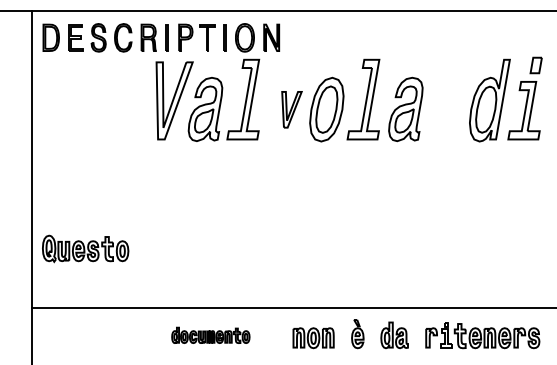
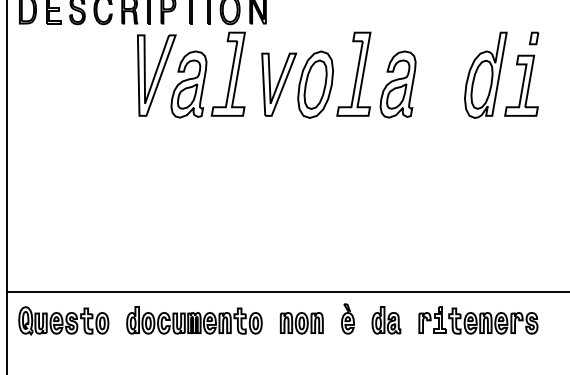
part: (535, 64) -> (533, 37), size x0.71
part: (291, 109) -> (278, 84), size x1.67
part: (85, 248) -> (63, 320), moved
part: (210, 335) -> (194, 320), size x1.67

